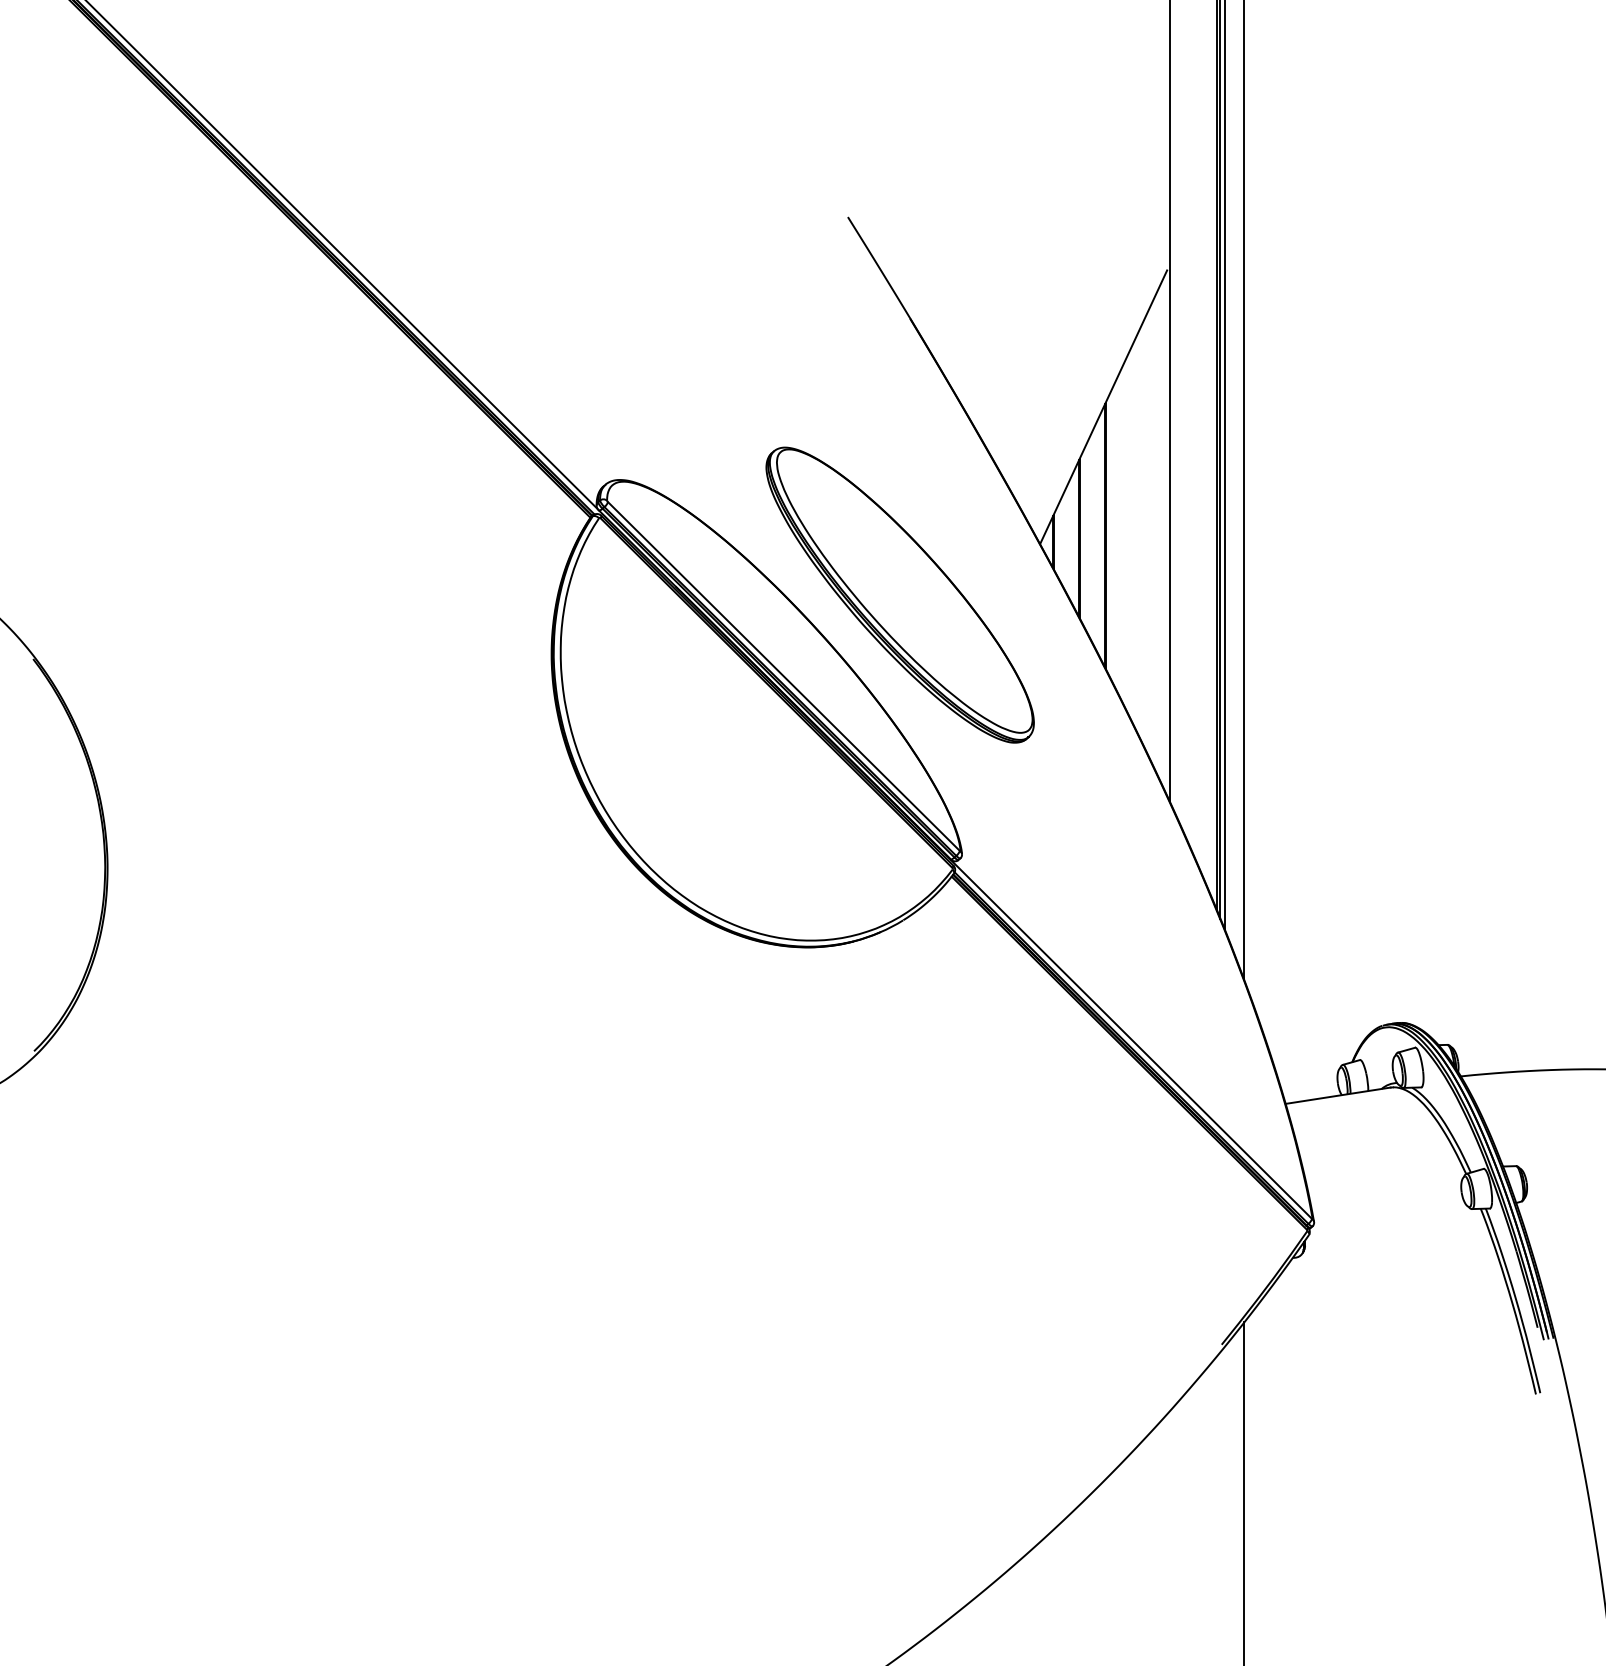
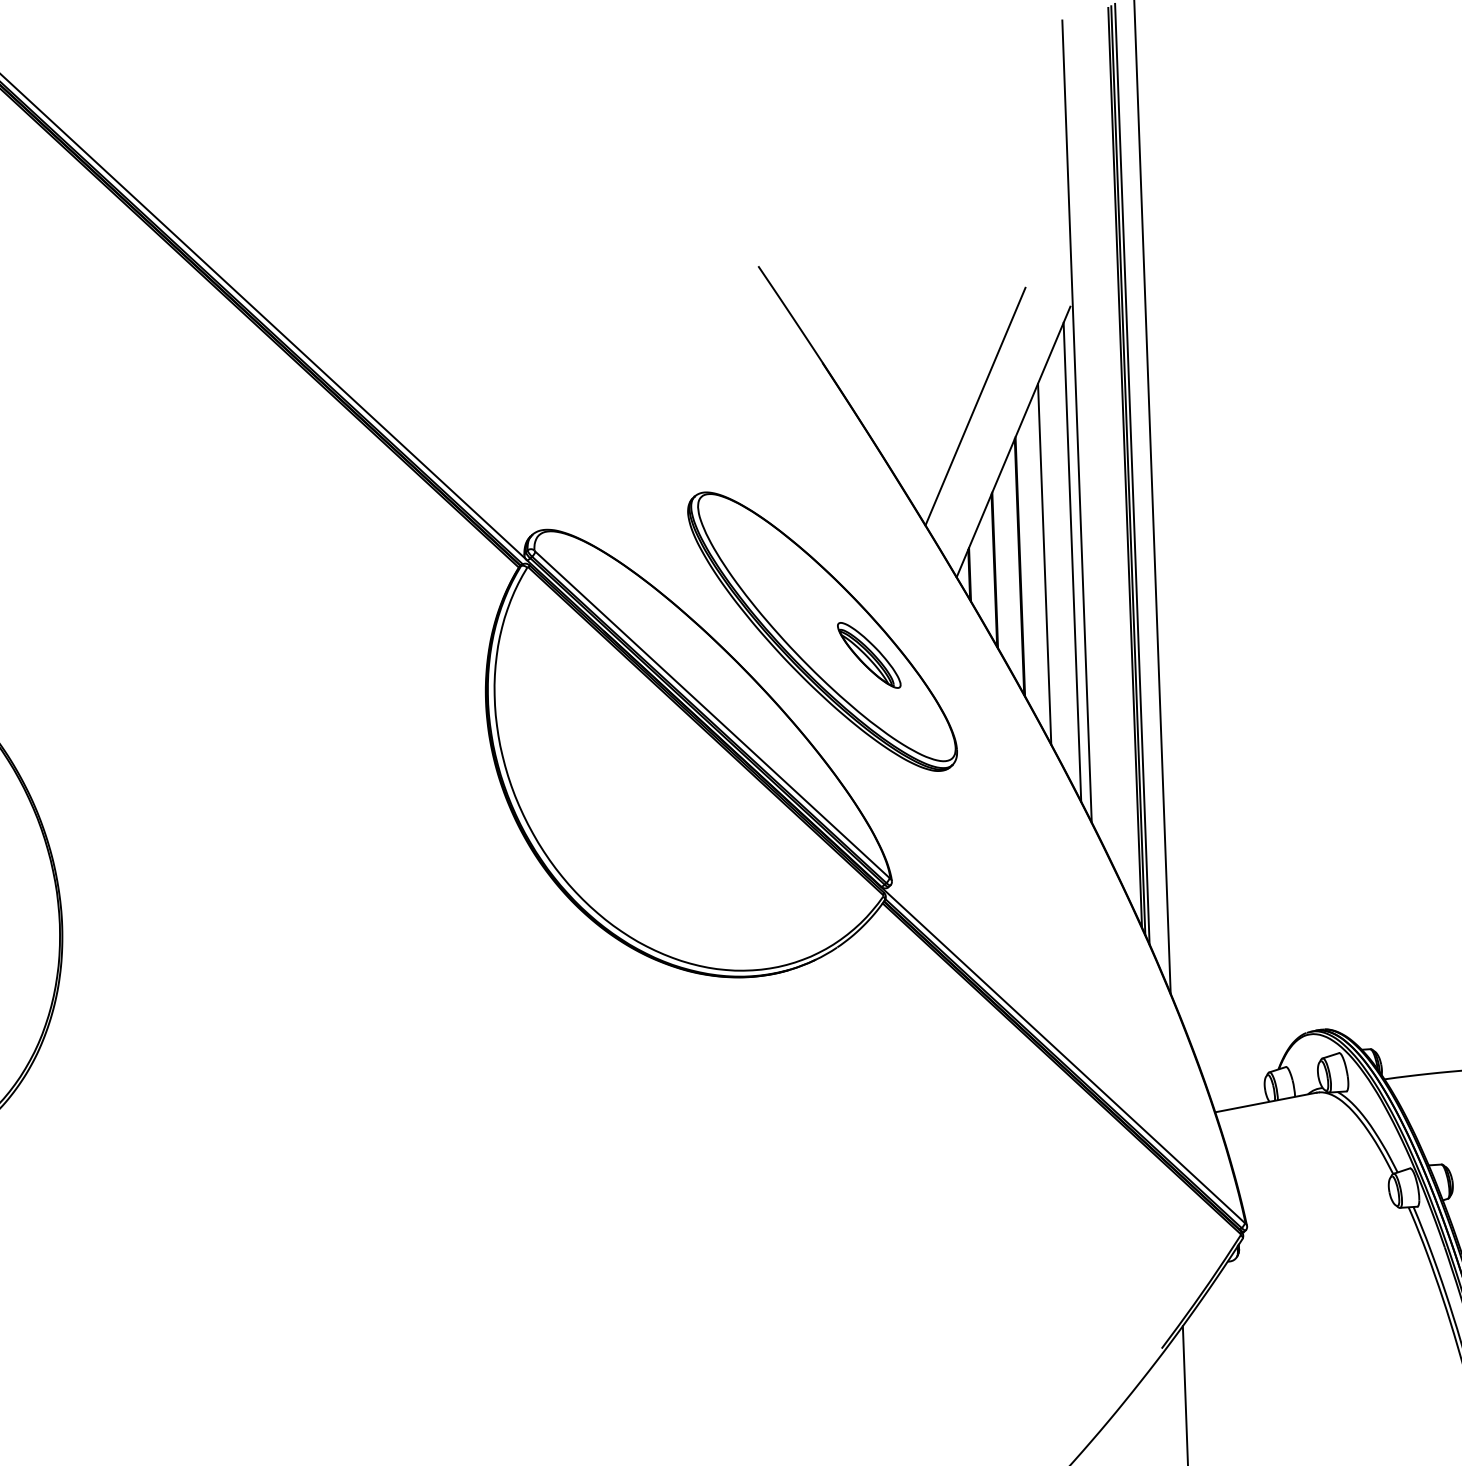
line: (1065, 369) -> (975, 406), added
line: (1159, 532) -> (1072, 561), added
line: (1130, 533) -> (1044, 563), added
part: (947, 620) -> (869, 654), added

